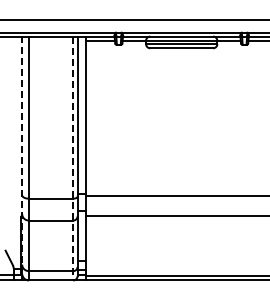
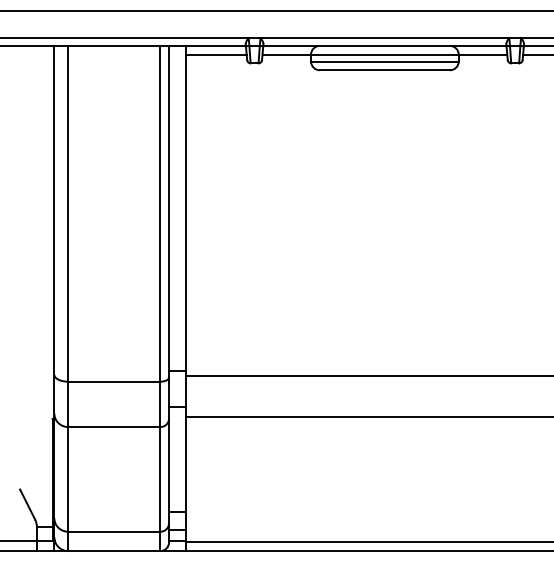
line: (22, 155) -> (55, 292), dashed -> solid
line: (73, 158) -> (160, 298), dashed -> solid

